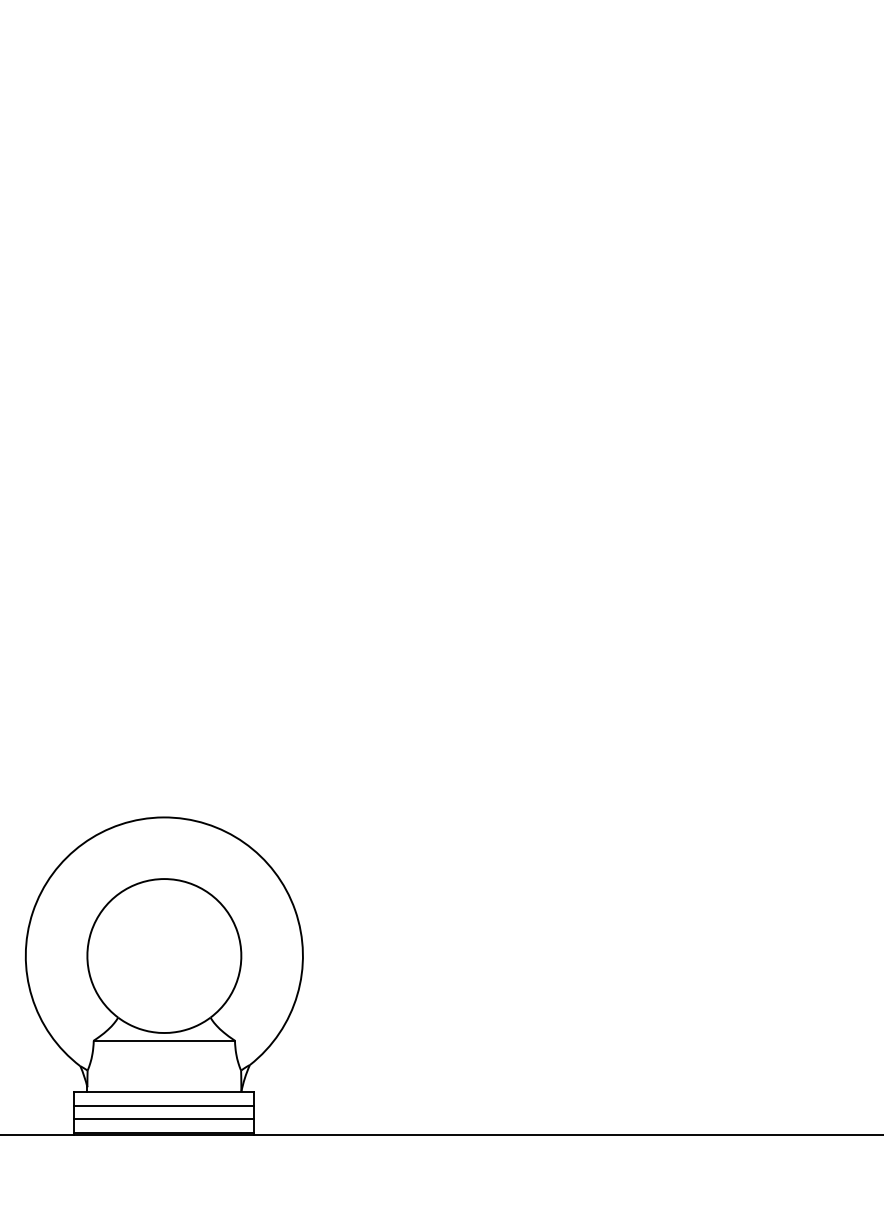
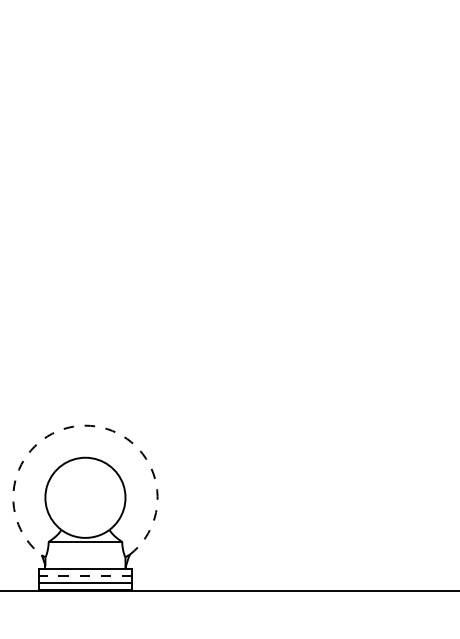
arc: (162, 817) -> (84, 425), solid -> dashed
line: (164, 1105) -> (85, 575), solid -> dashed

